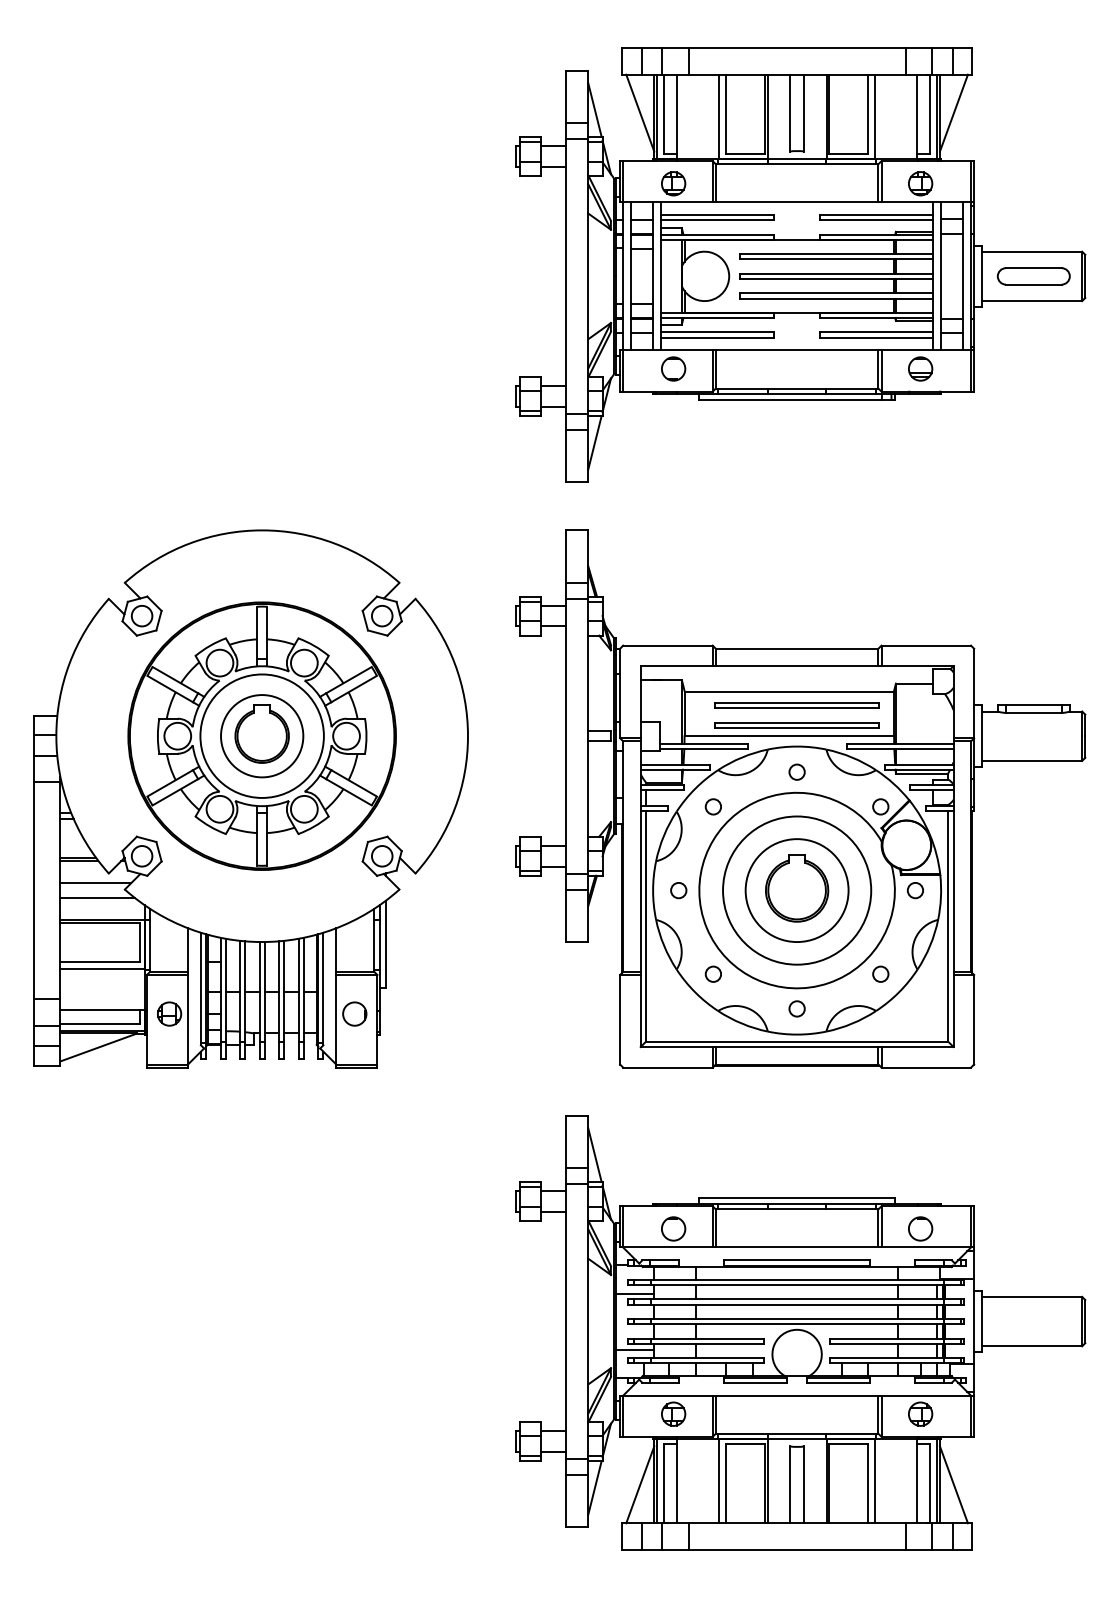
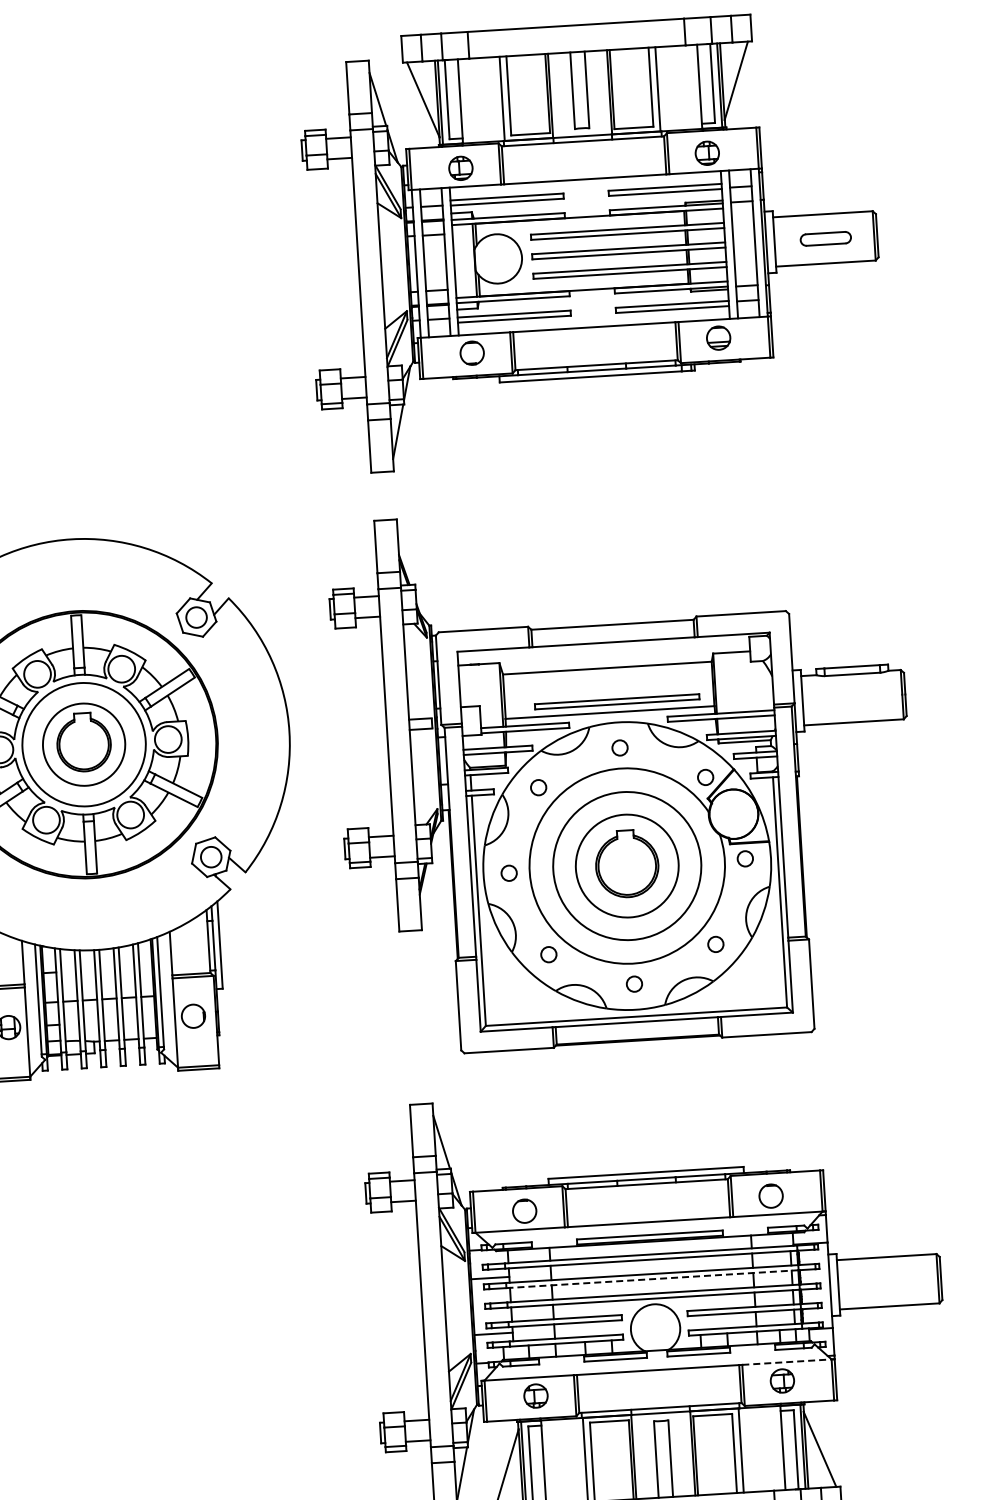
part: (1033, 276) -> (825, 238), size x0.7
part: (796, 705) -> (615, 681), removed
line: (797, 1304) -> (652, 1279), solid -> dashed
line: (926, 1395) -> (787, 1361), solid -> dashed

